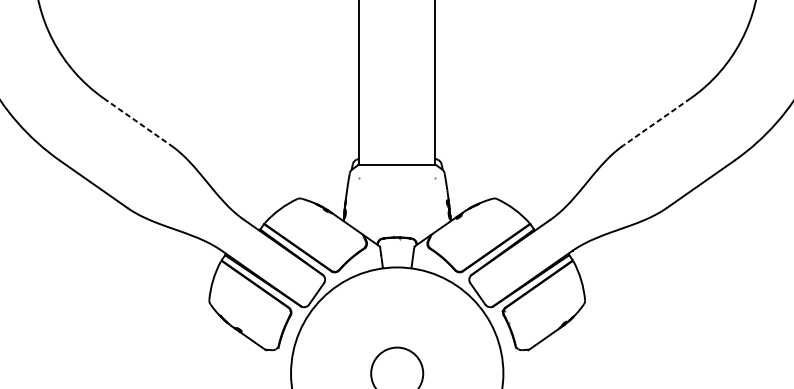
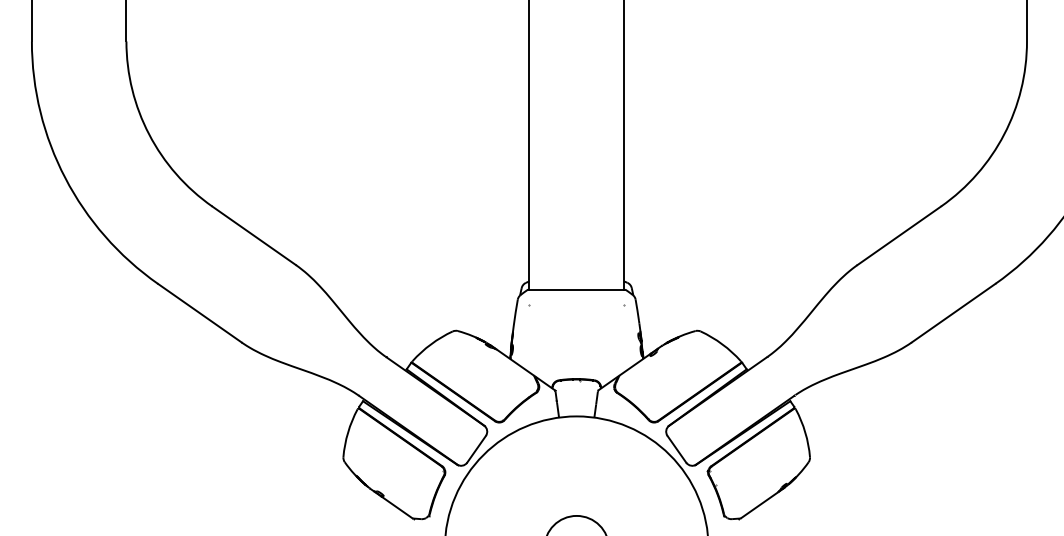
line: (137, 121) -> (254, 235), dashed -> solid
line: (657, 121) -> (899, 235), dashed -> solid

